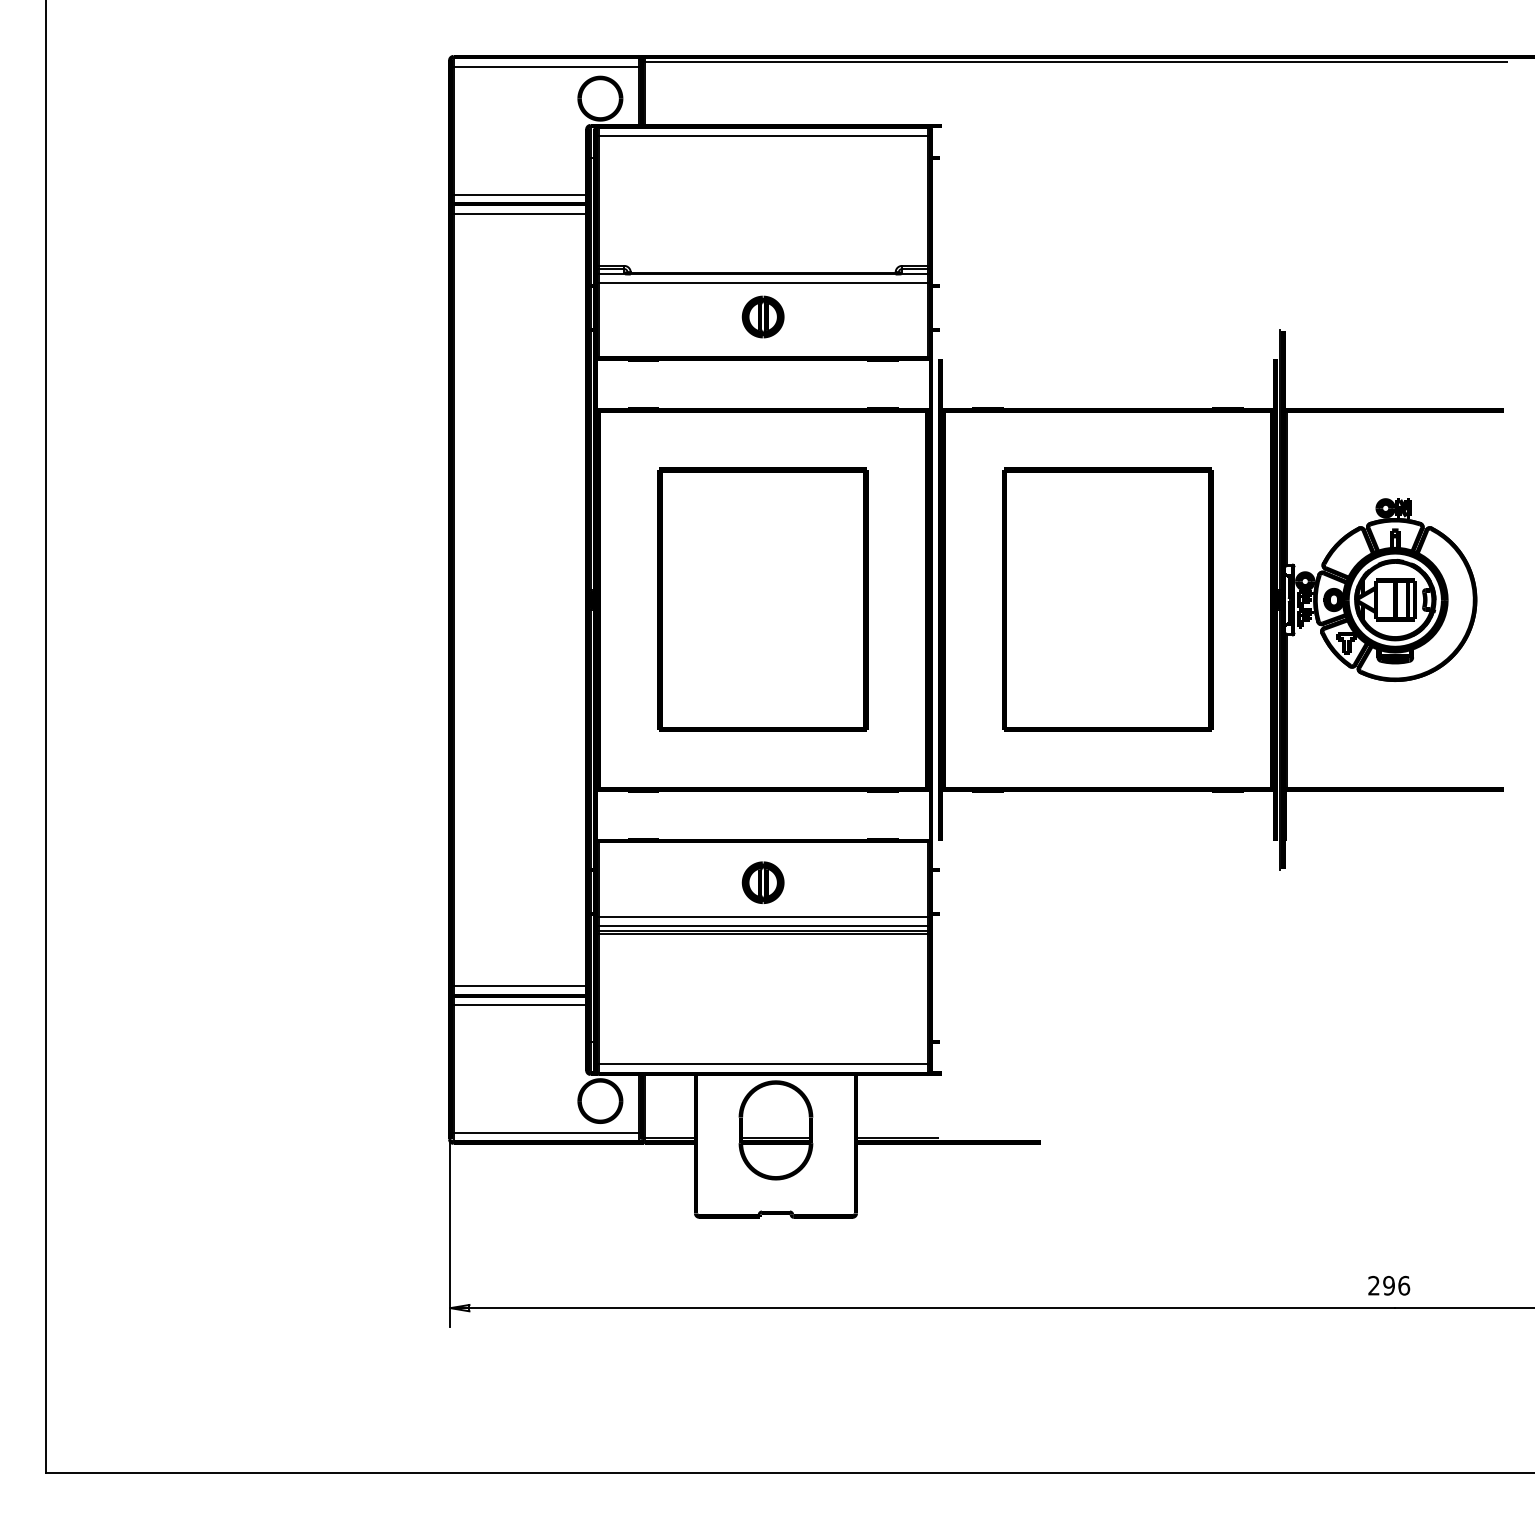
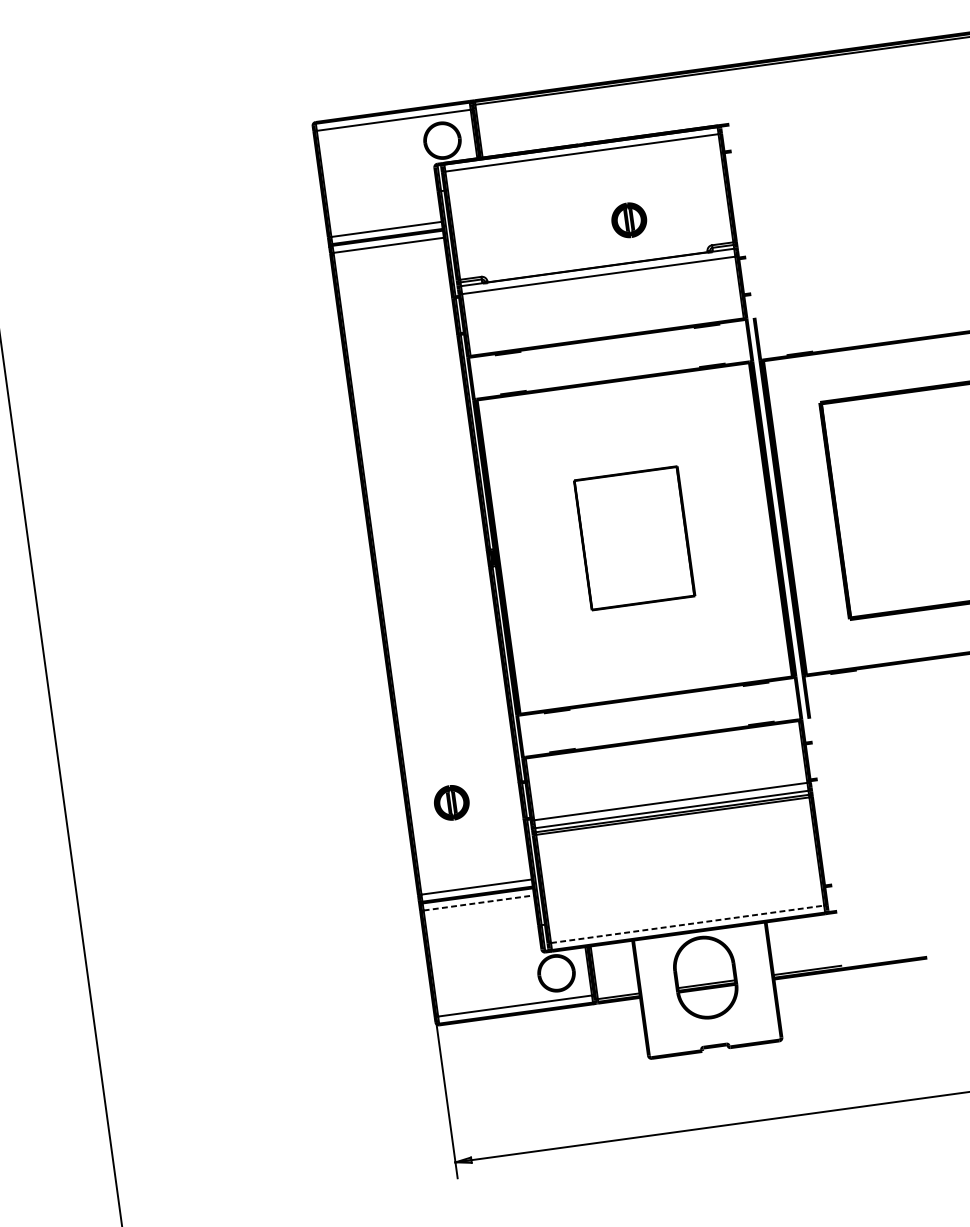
part: (762, 316) -> (628, 219), moved
part: (762, 599) -> (634, 538), size x0.6
part: (762, 882) -> (451, 802), moved
line: (520, 1005) -> (479, 902), solid -> dashed
line: (763, 1064) -> (687, 924), solid -> dashed

